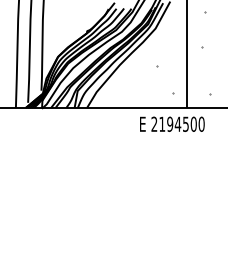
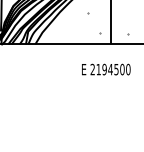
text: (172, 123) -> (106, 68), moved

